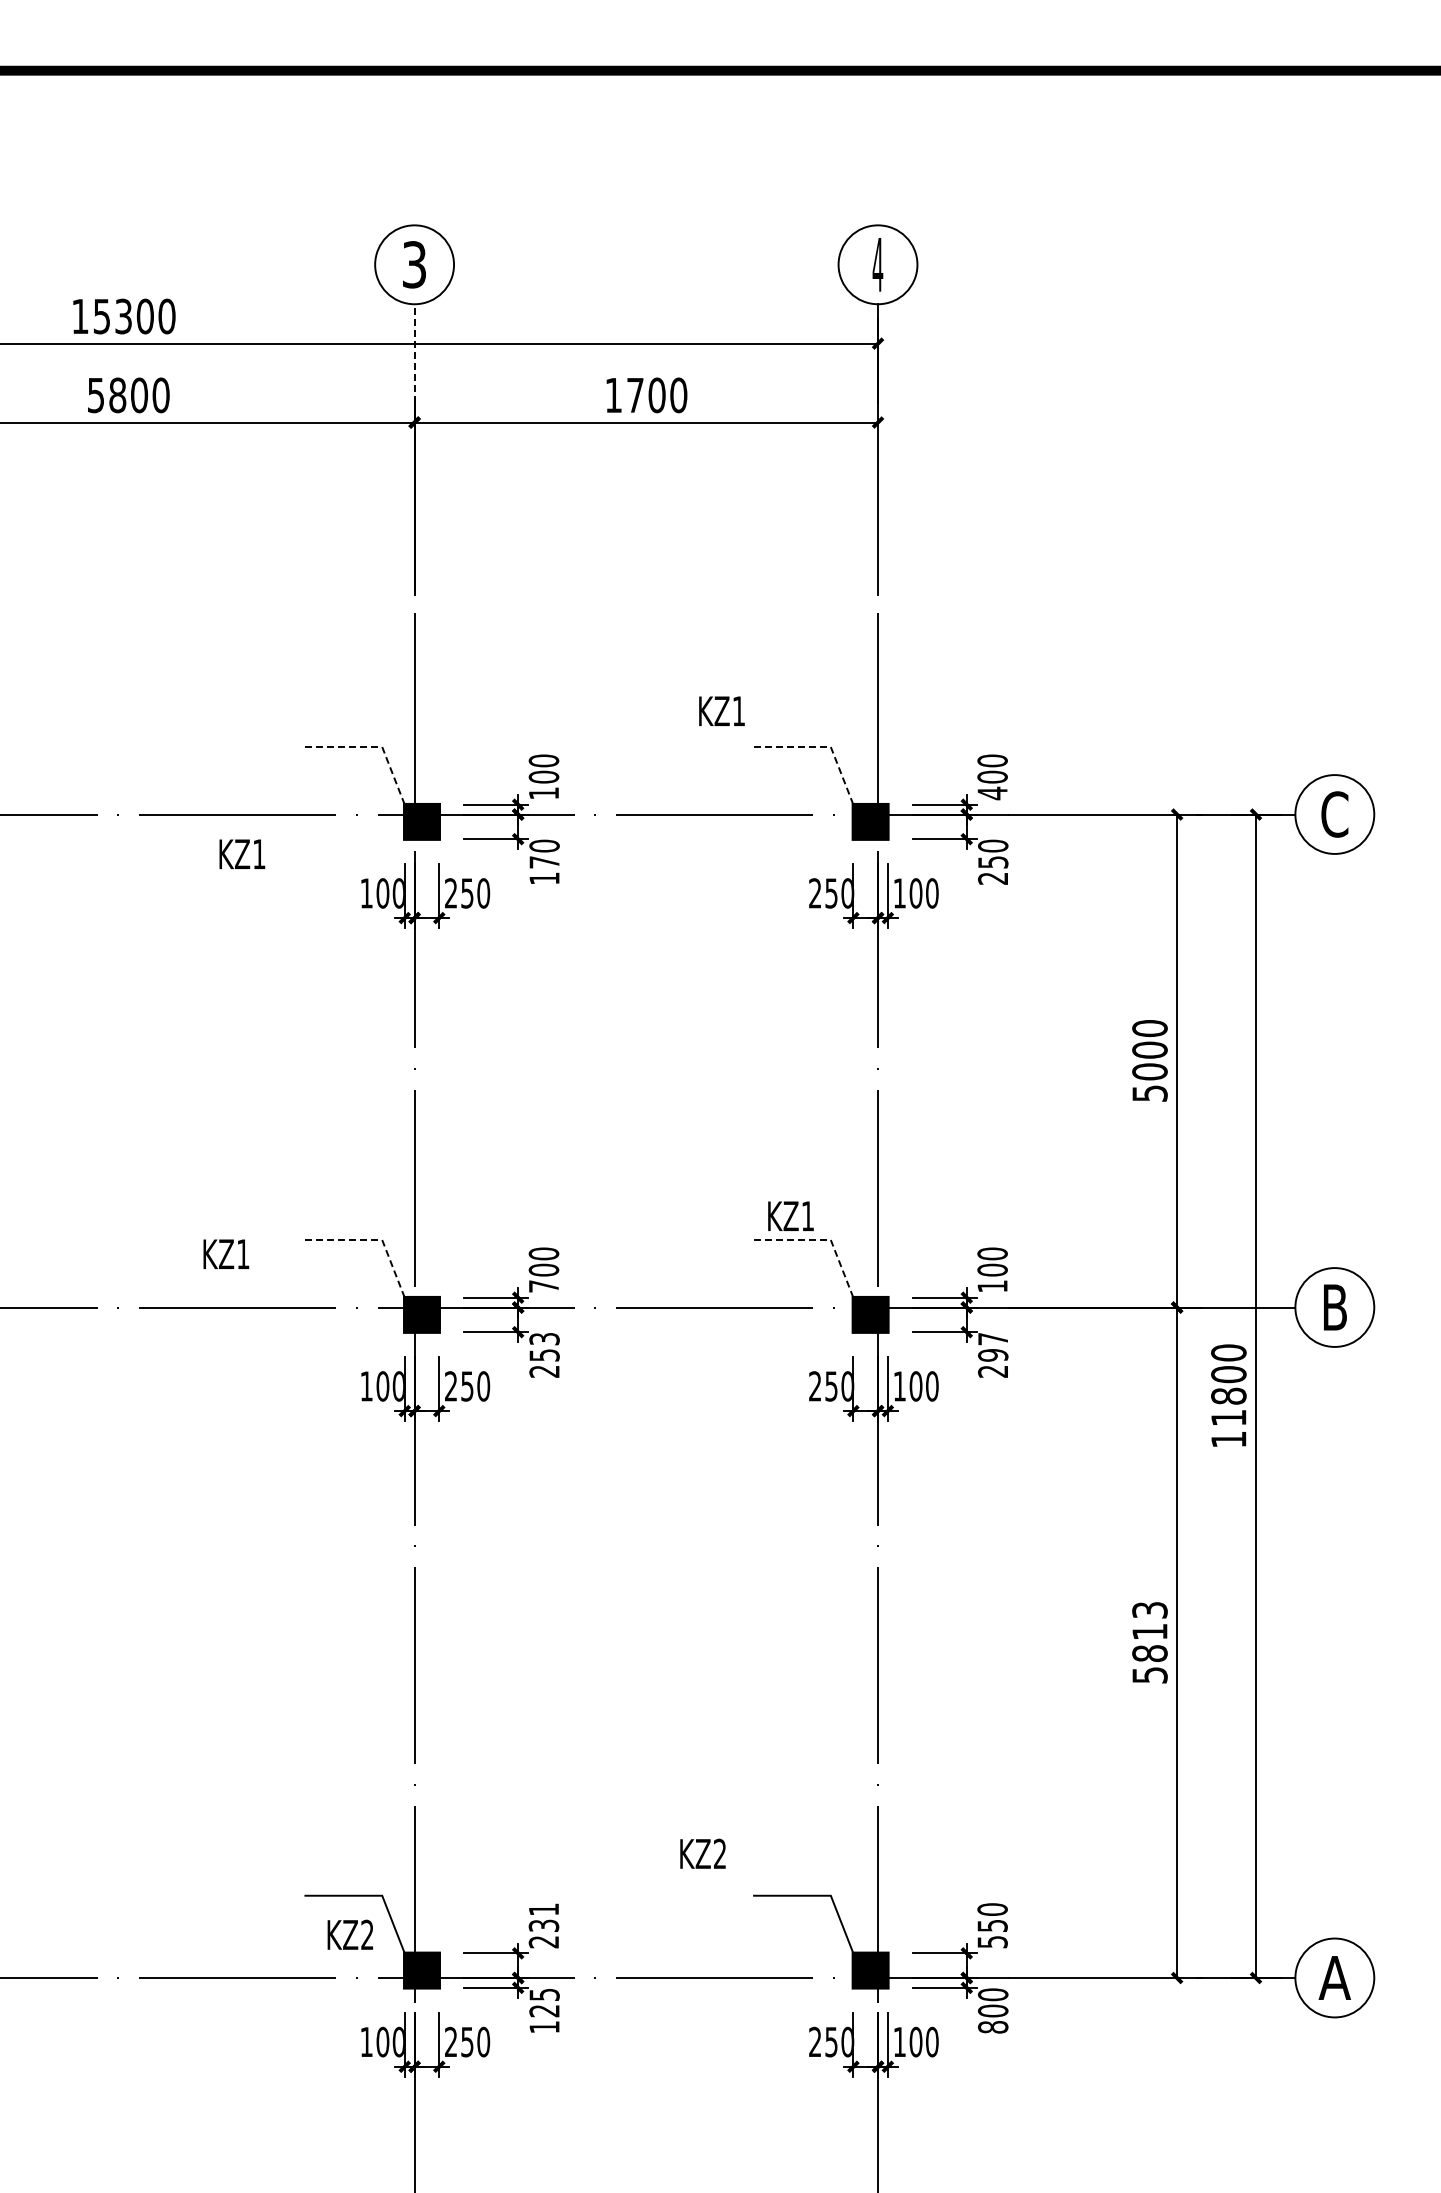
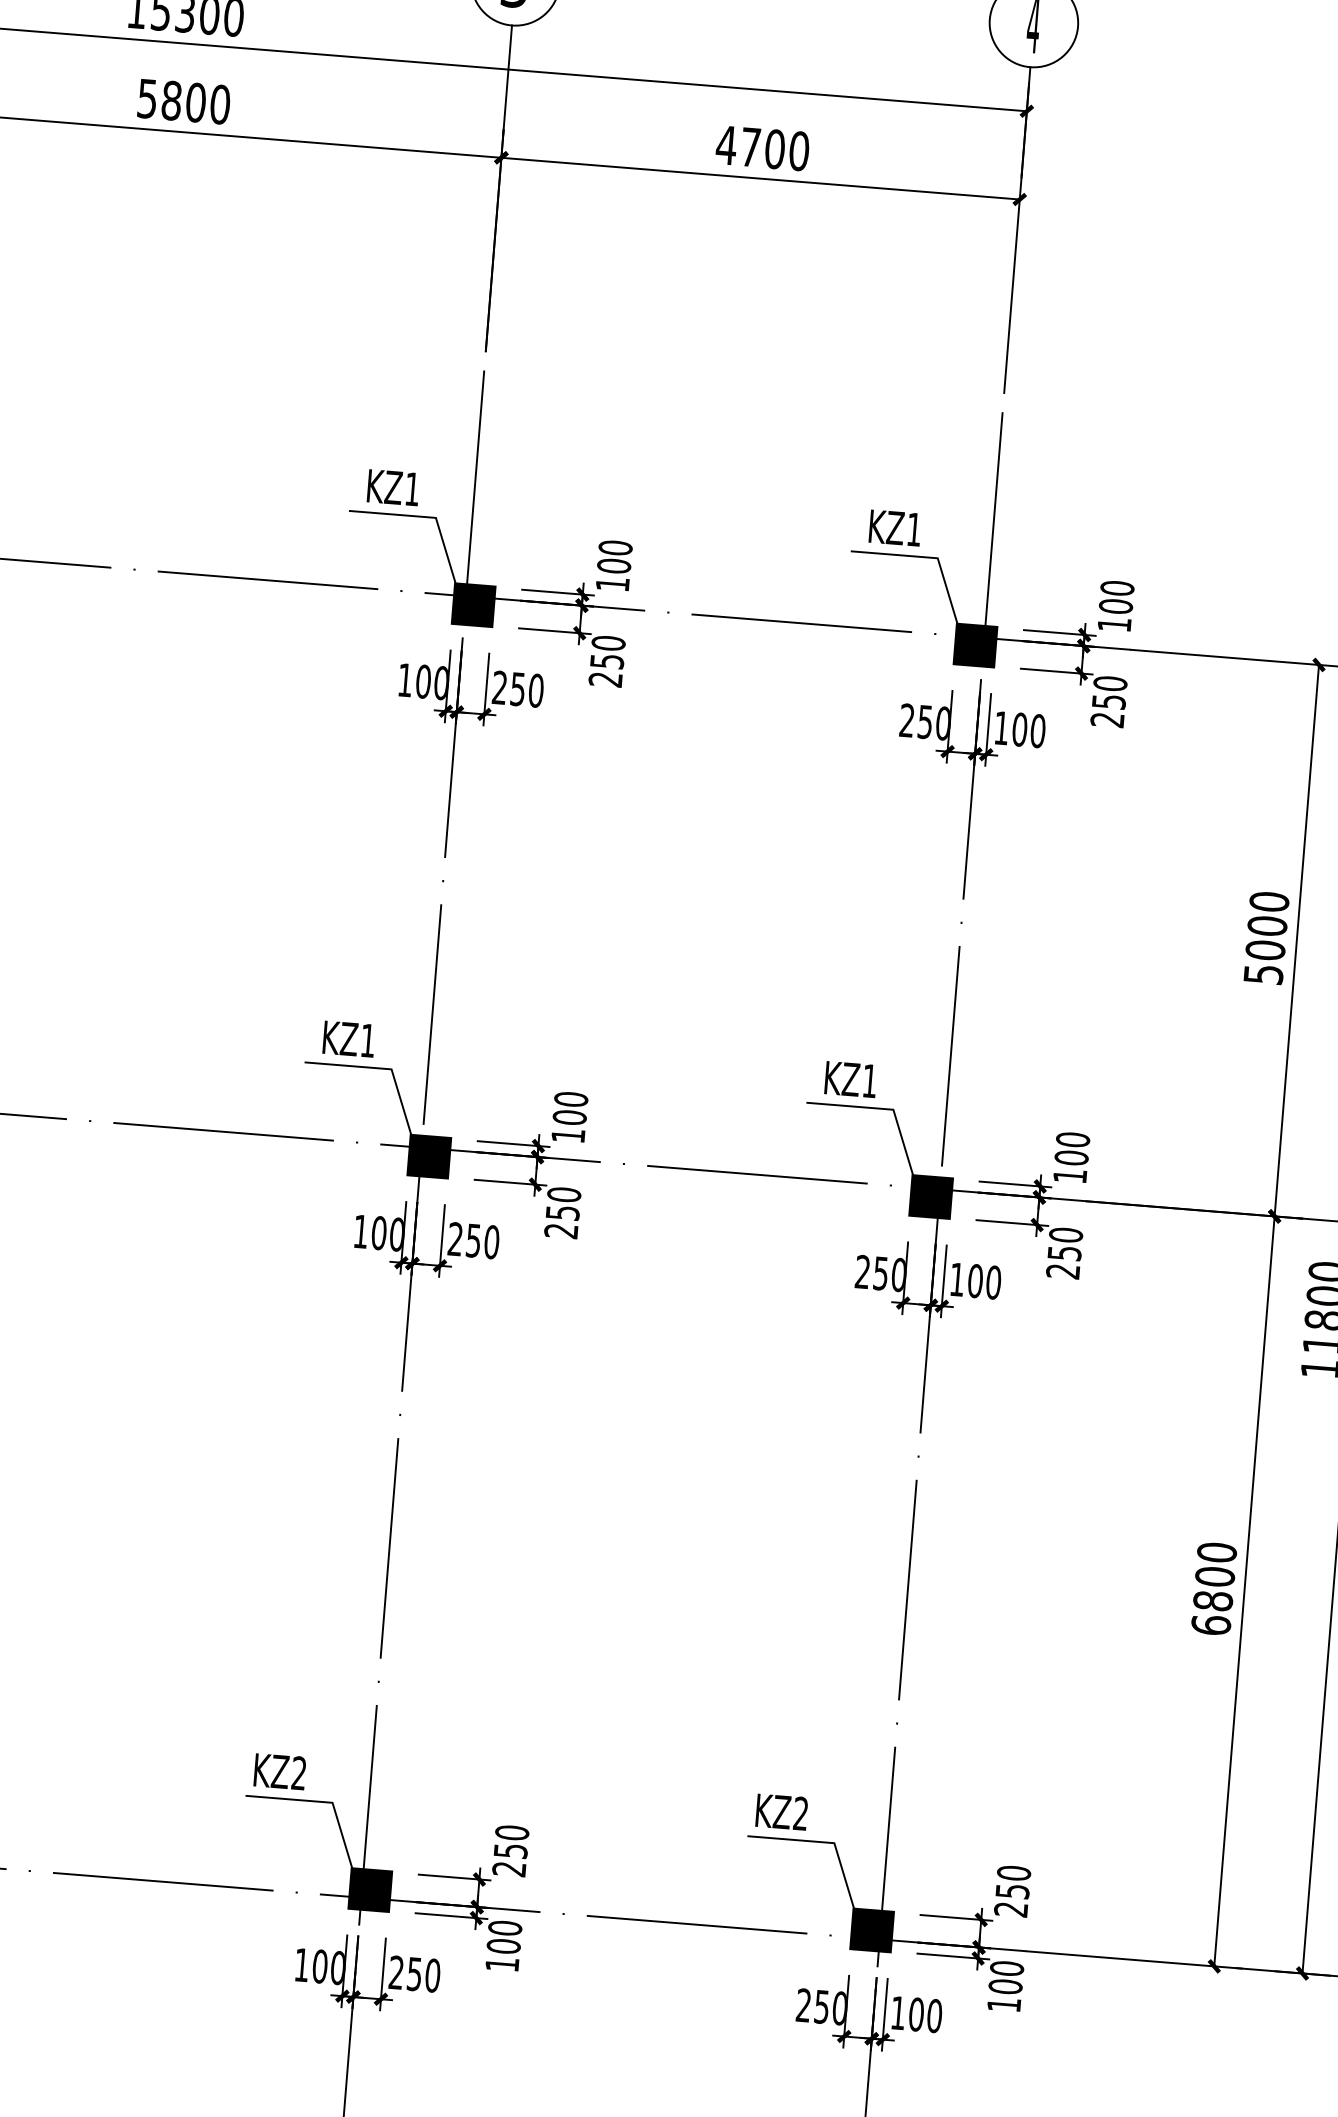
line: (414, 353) -> (507, 80), dashed -> solid
text: (613, 395) -> (726, 145), 1700 -> 4700
text: (721, 710) -> (894, 527), moved
line: (374, 747) -> (427, 517), dashed -> solid
line: (822, 747) -> (928, 558), dashed -> solid
text: (992, 793) -> (1114, 624), 400 -> 100
text: (242, 853) -> (393, 486), moved
text: (544, 870) -> (606, 670), 170 -> 250
line: (374, 1240) -> (382, 1069), dashed -> solid
line: (822, 1240) -> (884, 1109), dashed -> solid
text: (226, 1253) -> (349, 1038), moved
text: (543, 1286) -> (567, 1135), 700 -> 100
text: (544, 1338) -> (564, 1194), 253 -> 250
text: (993, 1346) -> (1065, 1243), 297 -> 250
text: (1149, 1642) -> (1213, 1588), 5813 -> 6800
text: (702, 1853) -> (781, 1811), moved
text: (543, 1917) -> (511, 1841), 231 -> 250
text: (349, 1934) -> (279, 1771), moved
text: (992, 1942) -> (1010, 1910), 550 -> 250
text: (544, 2002) -> (504, 1936), 125 -> 100
text: (993, 2027) -> (1004, 2005), 800 -> 100

